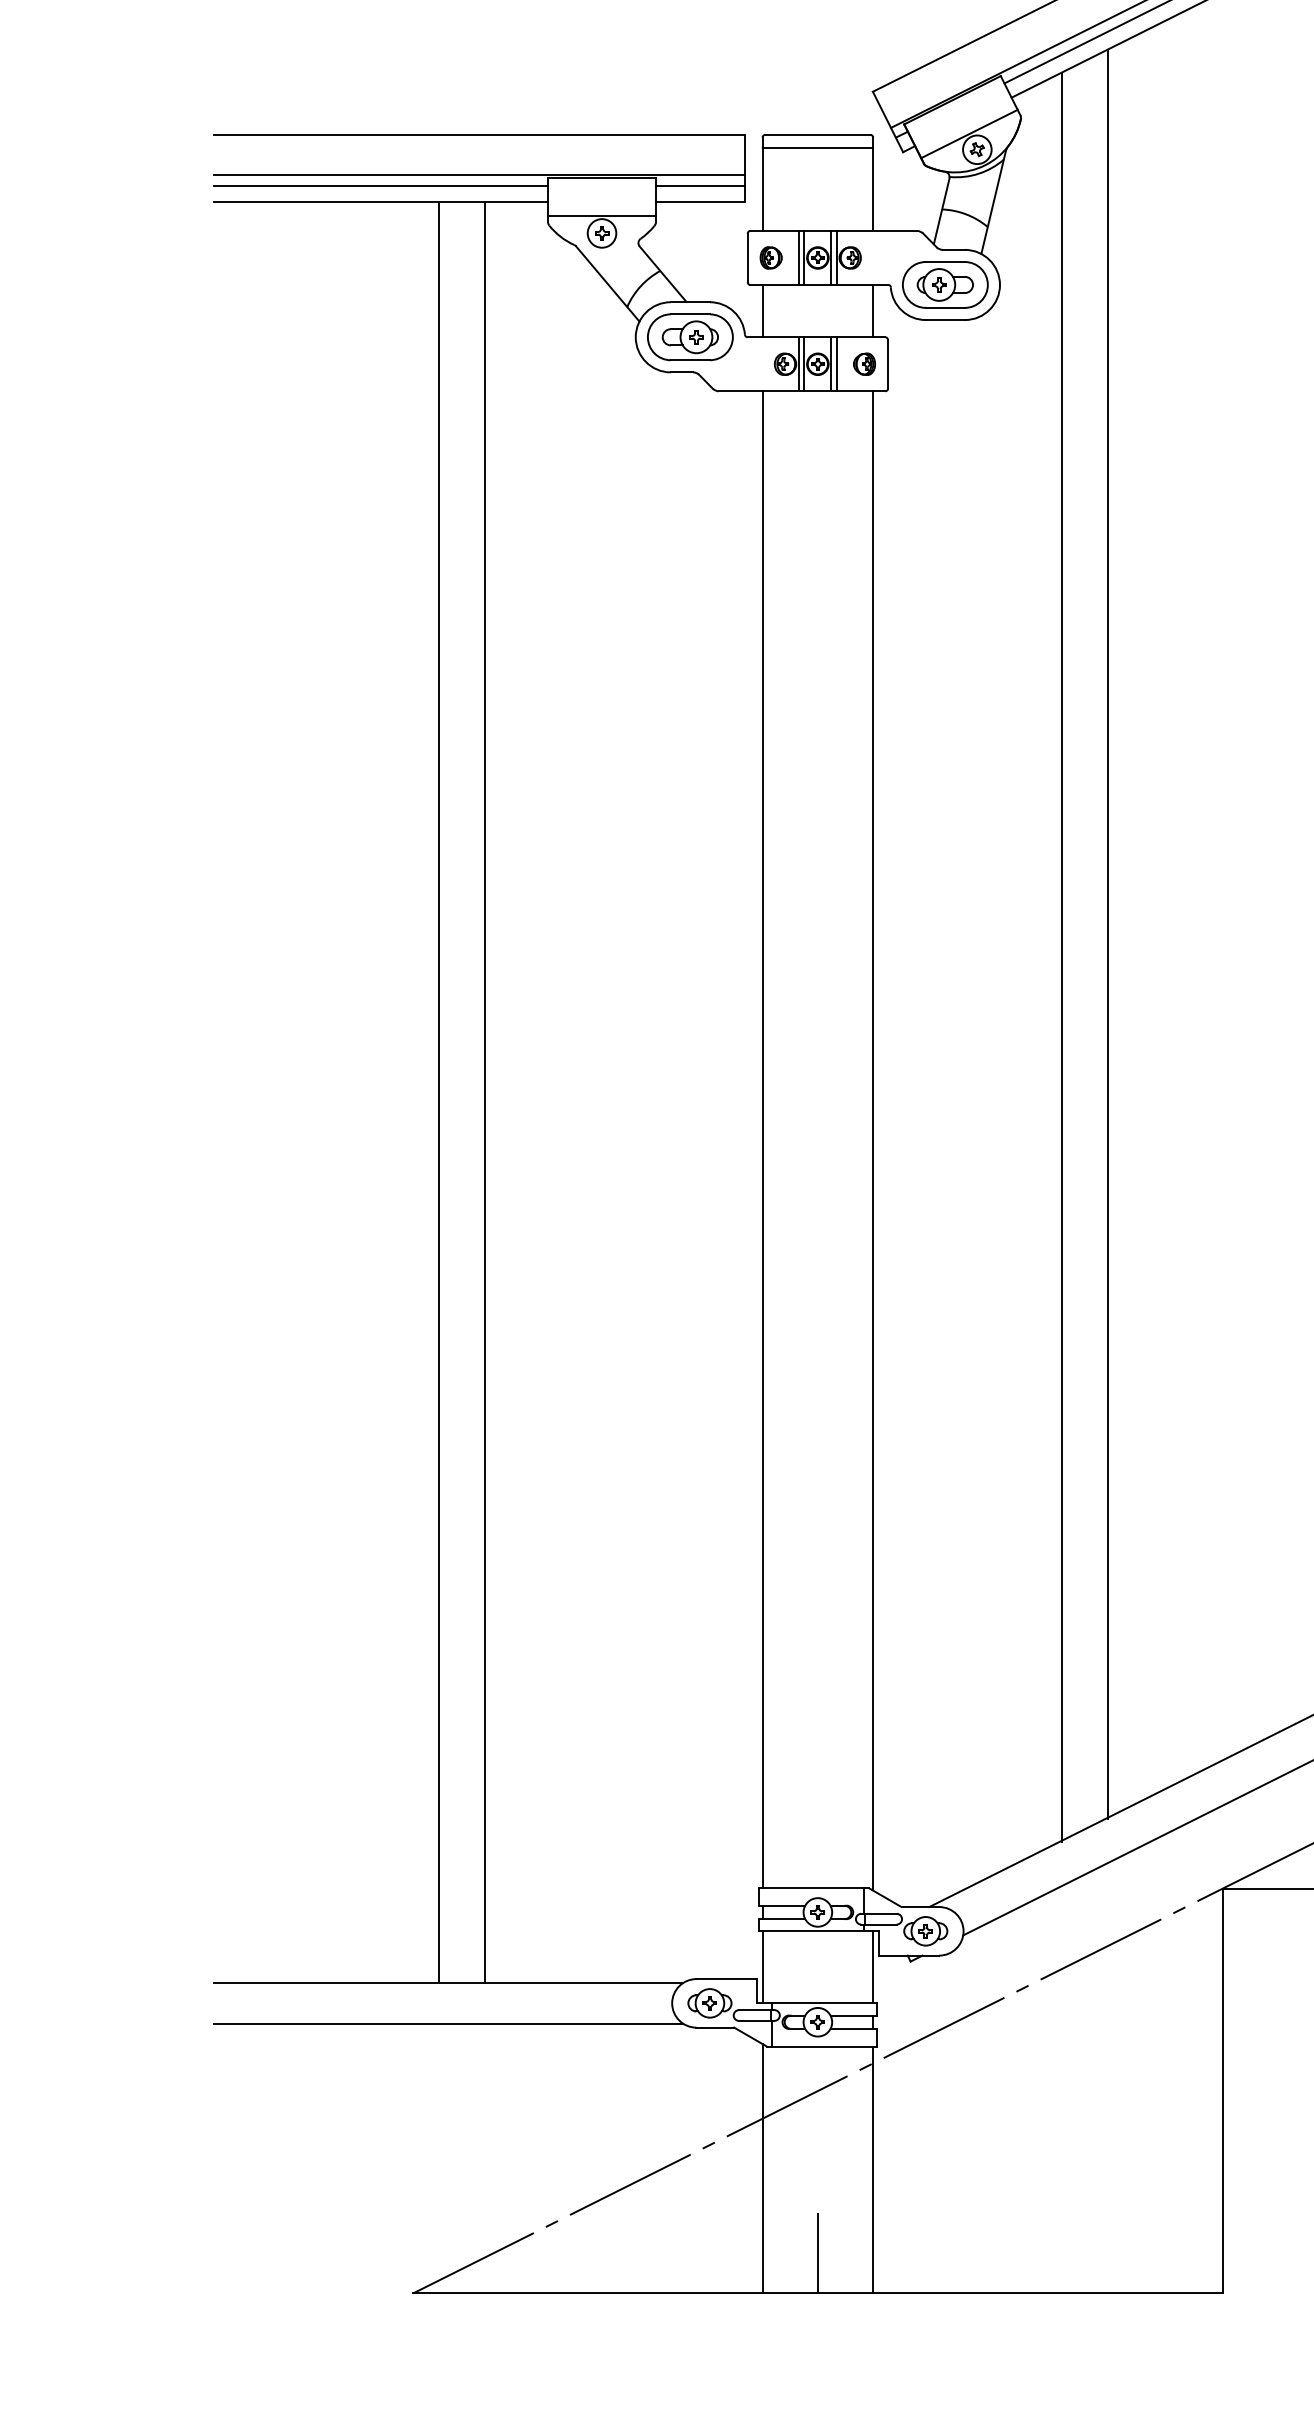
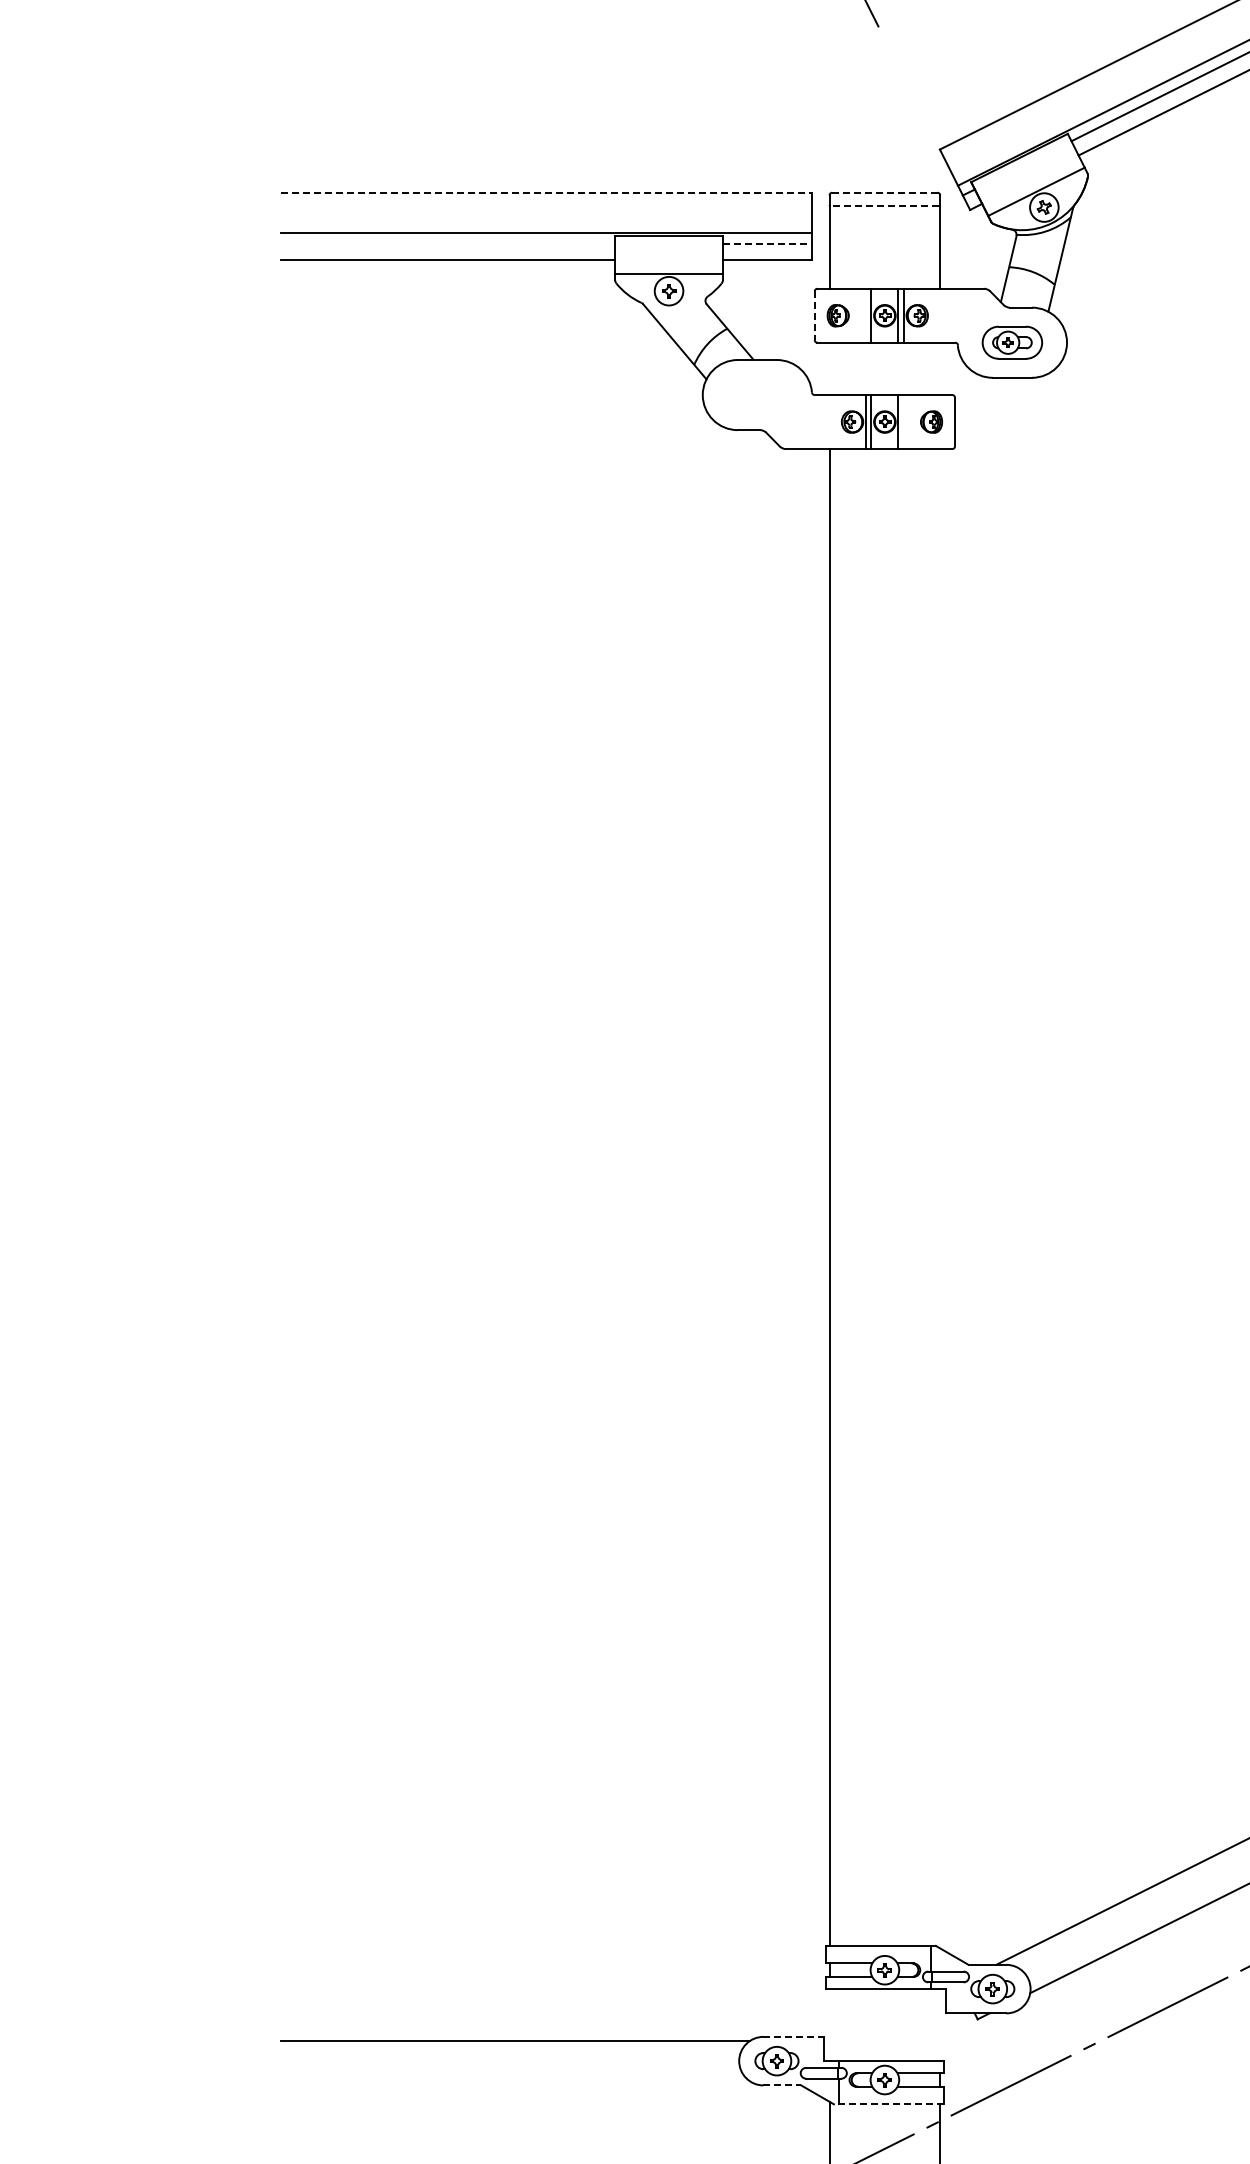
line: (480, 134) -> (547, 192), solid -> dashed
line: (817, 134) -> (884, 192), solid -> dashed
line: (817, 148) -> (884, 206), solid -> dashed
line: (381, 186) -> (448, 244), removed
line: (700, 186) -> (767, 244), solid -> dashed
line: (799, 257) -> (866, 315), removed
line: (747, 258) -> (814, 316), solid -> dashed
part: (945, 284) -> (1012, 342), size x0.7
line: (763, 310) -> (830, 368), removed
line: (872, 310) -> (939, 368), removed
part: (690, 337) -> (757, 395), removed
line: (836, 364) -> (903, 422), removed
line: (1107, 934) -> (1174, 992), removed
line: (1062, 957) -> (1129, 1015), removed
line: (438, 1092) -> (505, 1150), removed
line: (484, 1092) -> (551, 1150), removed
line: (872, 1140) -> (939, 1198), removed
line: (763, 1967) -> (830, 2025), removed
line: (872, 1967) -> (939, 2025), removed
line: (727, 1979) -> (794, 2037), solid -> dashed
line: (448, 2023) -> (515, 2081), removed
line: (715, 2027) -> (782, 2085), solid -> dashed
line: (821, 2046) -> (888, 2104), solid -> dashed

